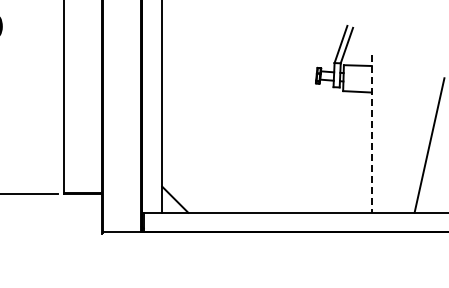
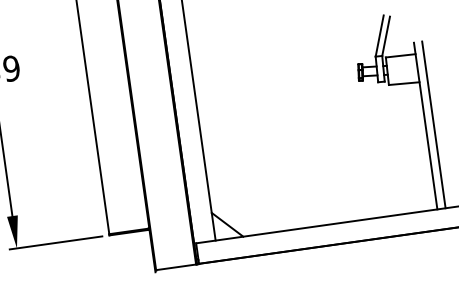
line: (379, 133) -> (433, 124), added
line: (371, 134) -> (425, 126), dashed -> solid

